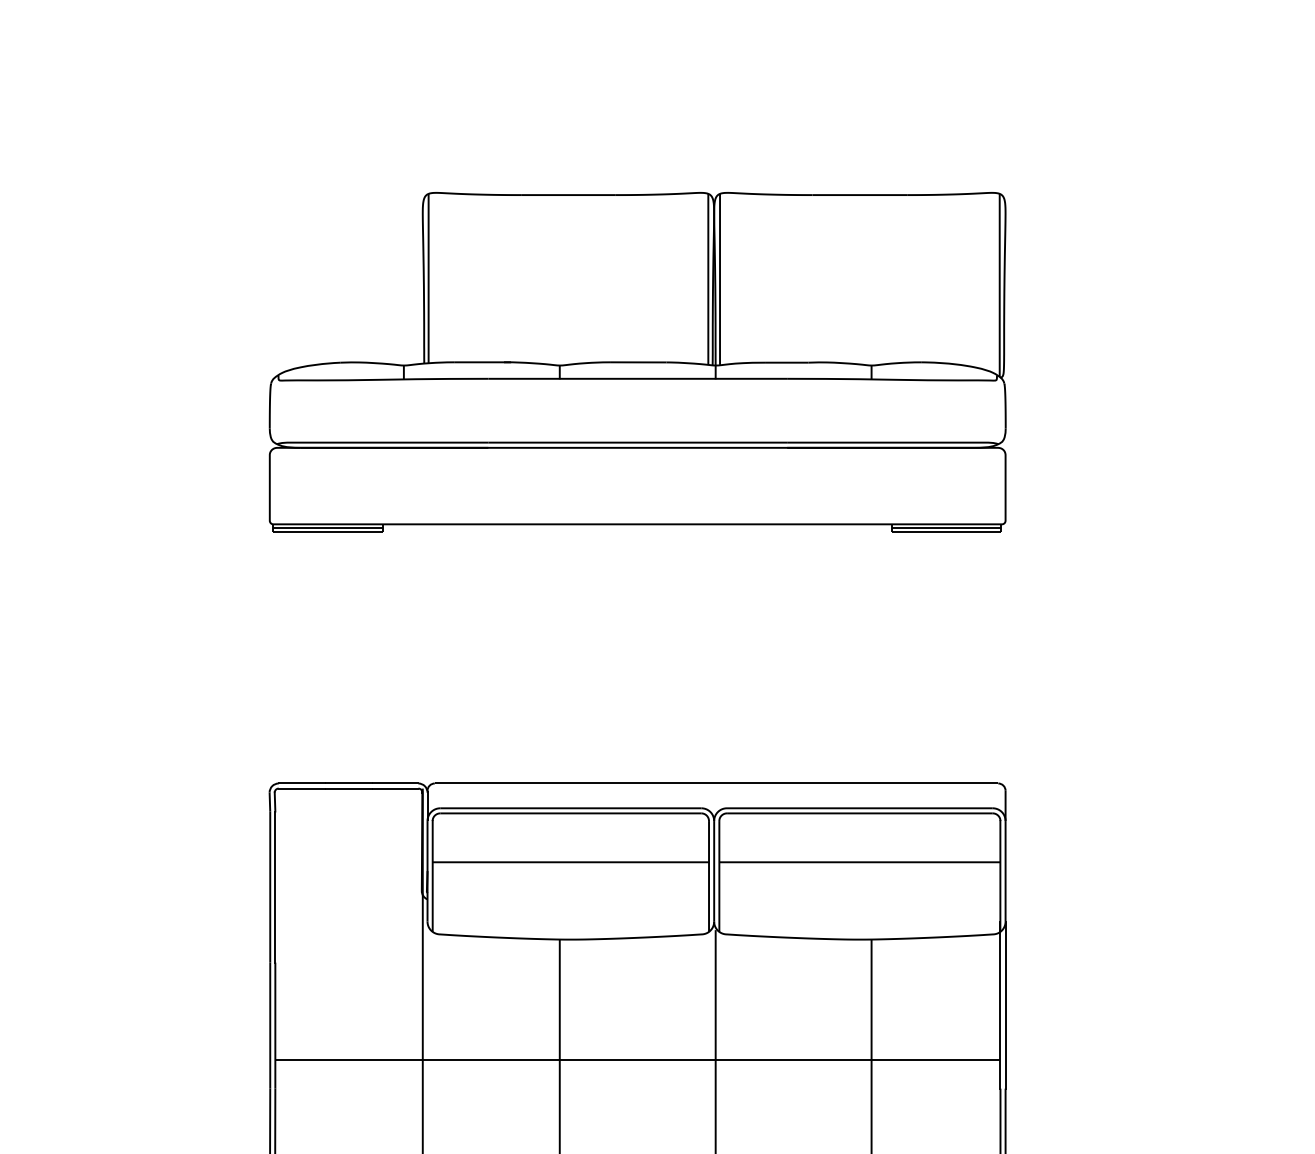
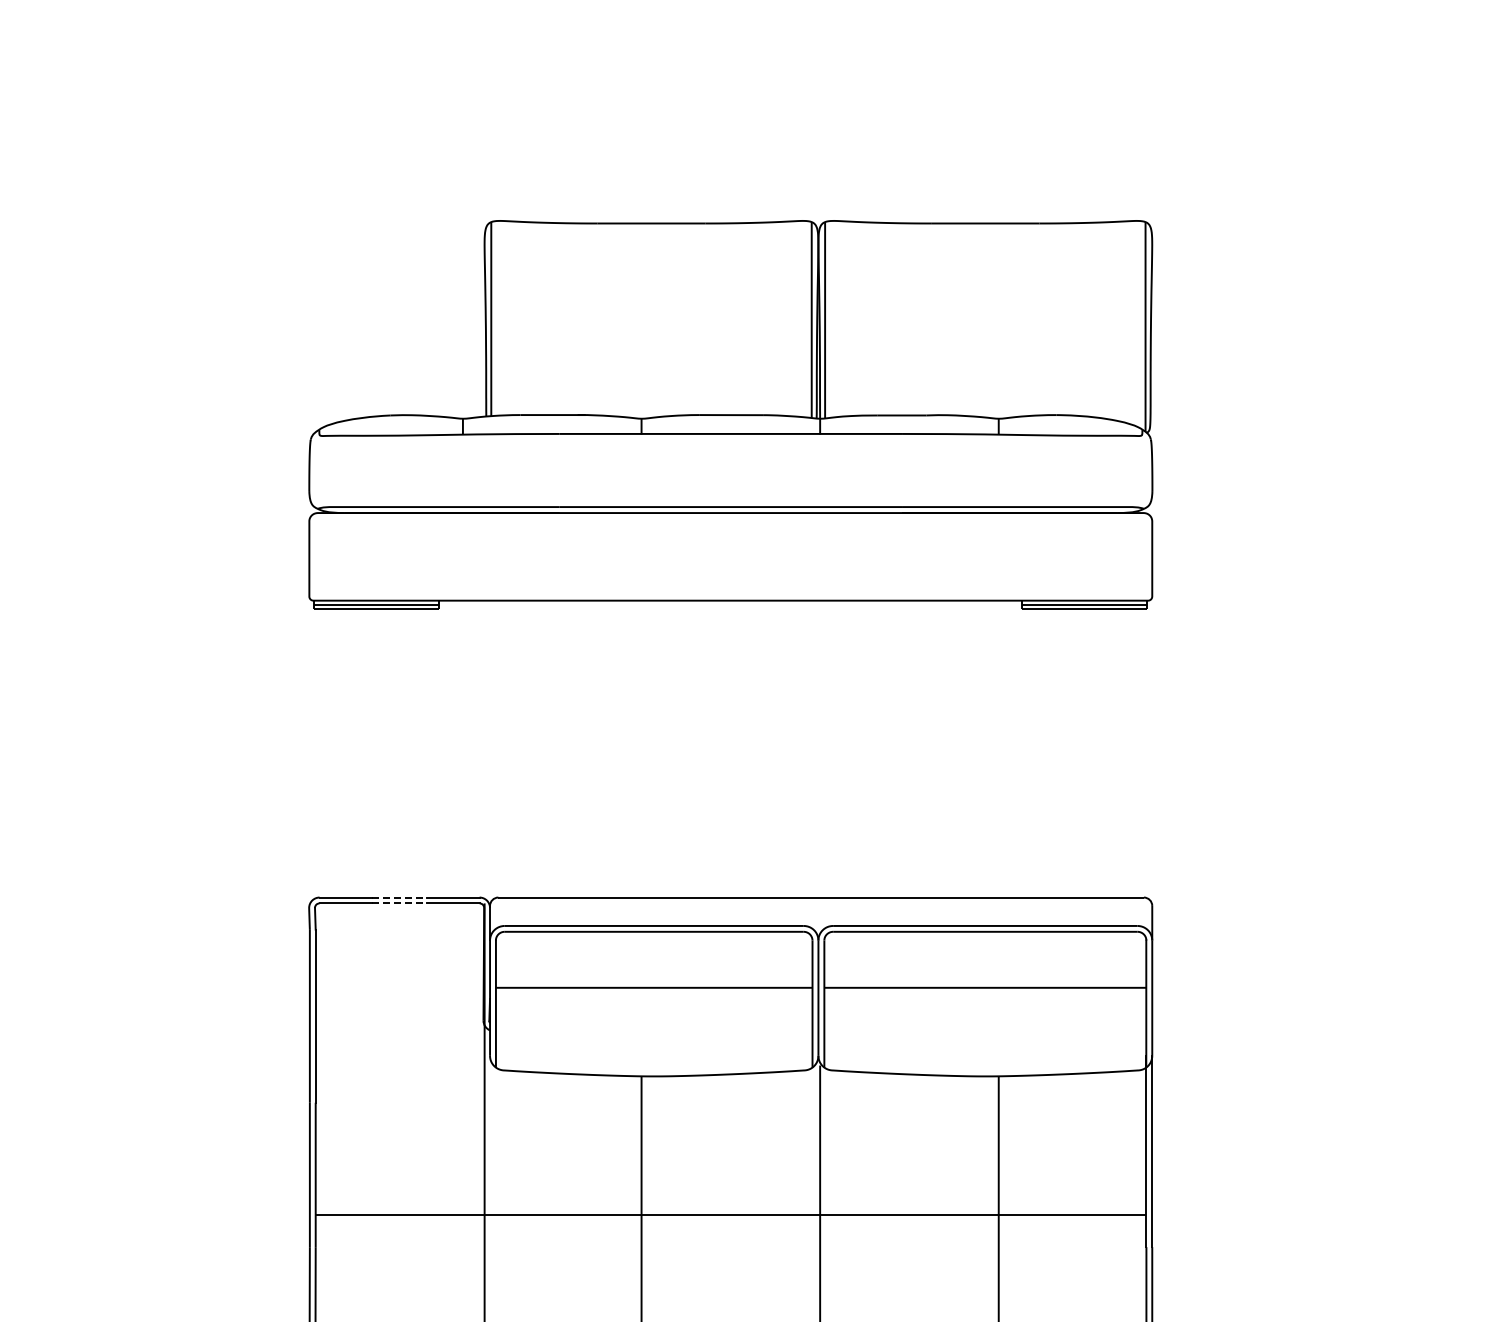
line: (349, 783) -> (400, 897), solid -> dashed
line: (349, 788) -> (400, 903), solid -> dashed

